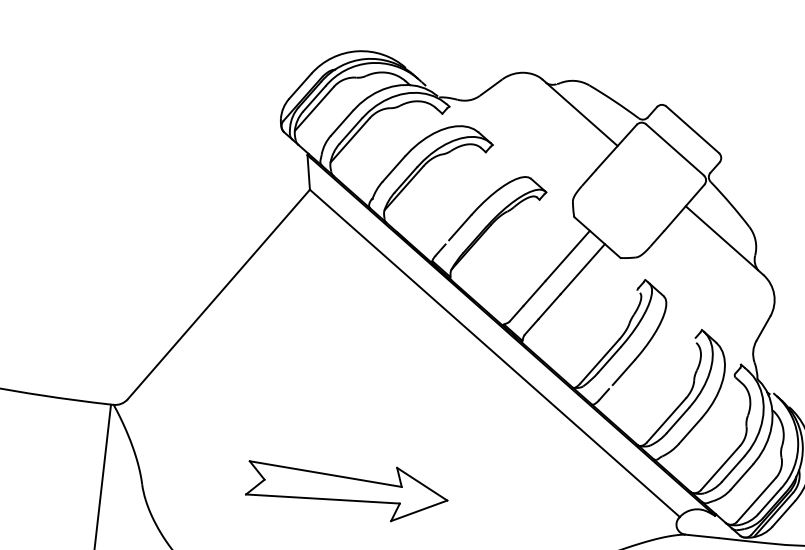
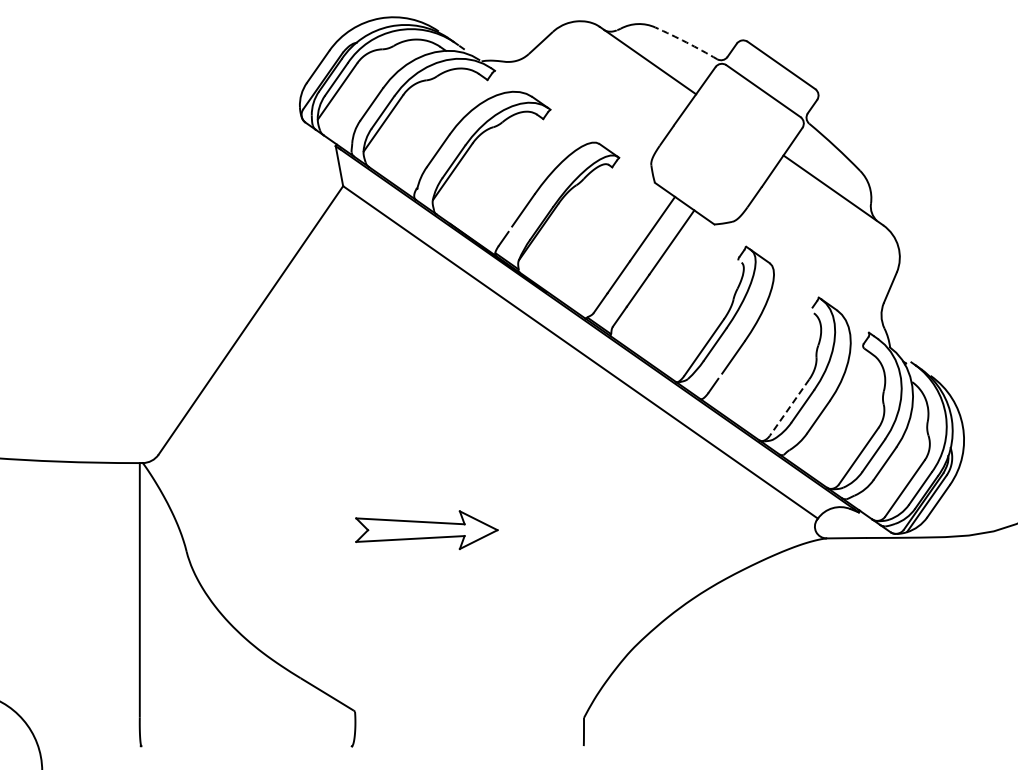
arc: (614, 101) -> (686, 42), solid -> dashed
line: (666, 421) -> (789, 408), solid -> dashed
part: (347, 488) -> (426, 529), size x0.6

